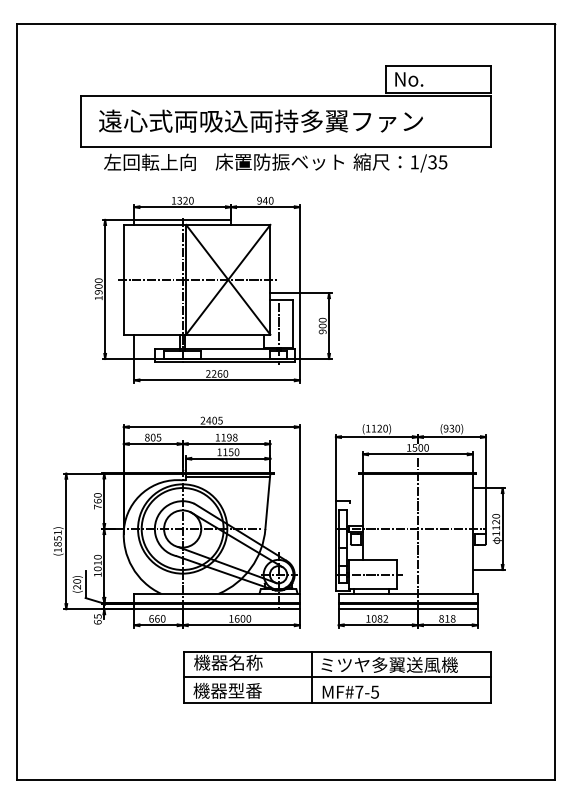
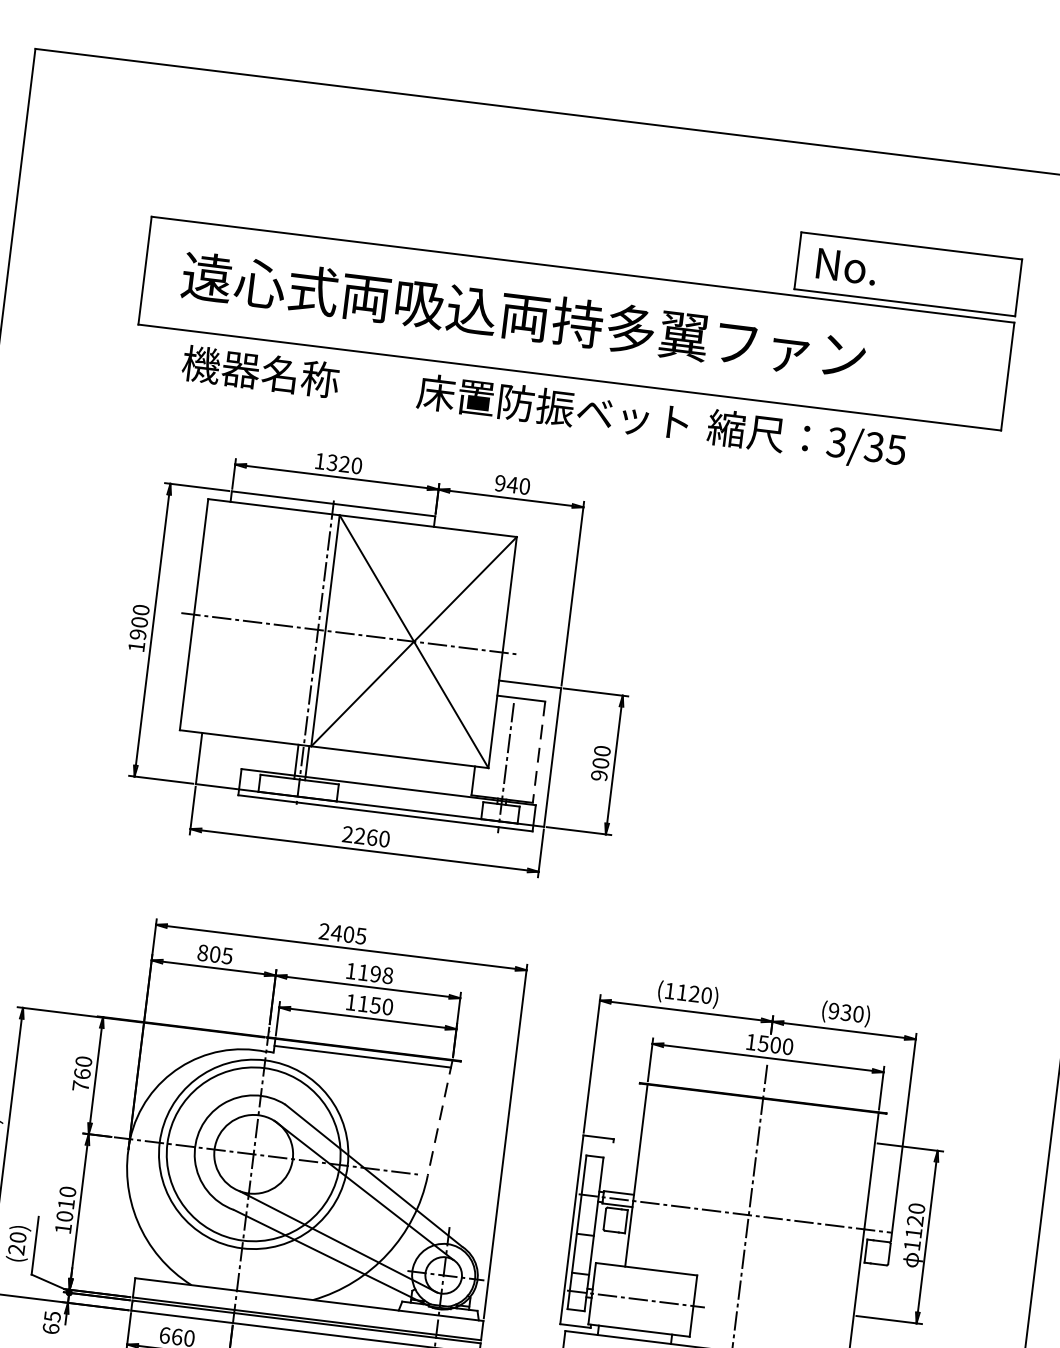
text: (149, 161) -> (278, 372), 左回転上向 -> 機器名称
text: (414, 162) -> (836, 442), 1/35 -> 3/35
line: (293, 324) -> (539, 752), solid -> dashed
line: (267, 501) -> (439, 1118), solid -> dashed

